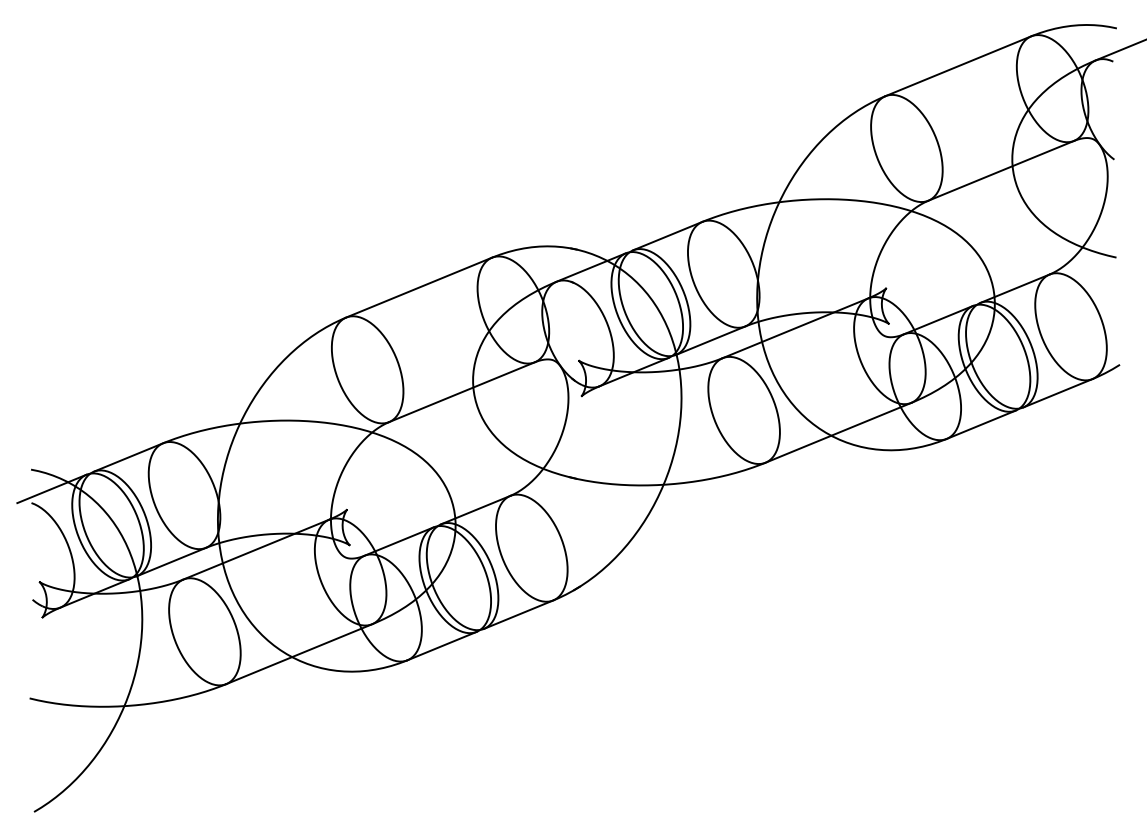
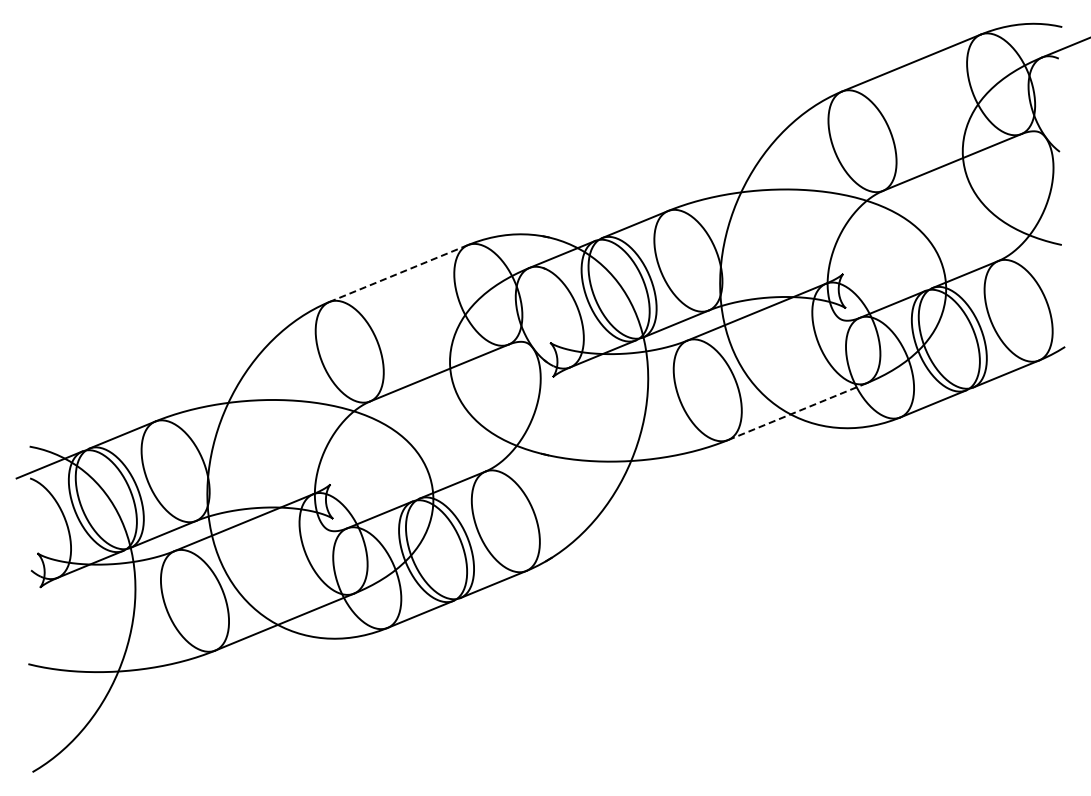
line: (418, 287) -> (398, 273), solid -> dashed
line: (838, 432) -> (797, 411), solid -> dashed

